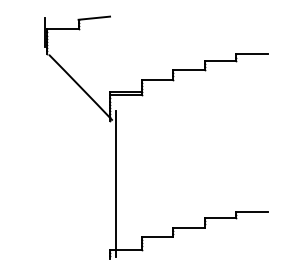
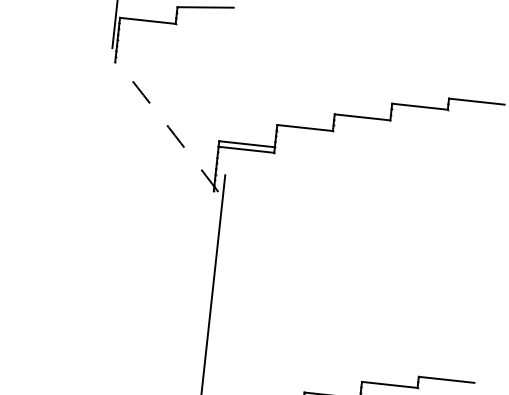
arc: (81, 87) -> (169, 127), solid -> dashed

